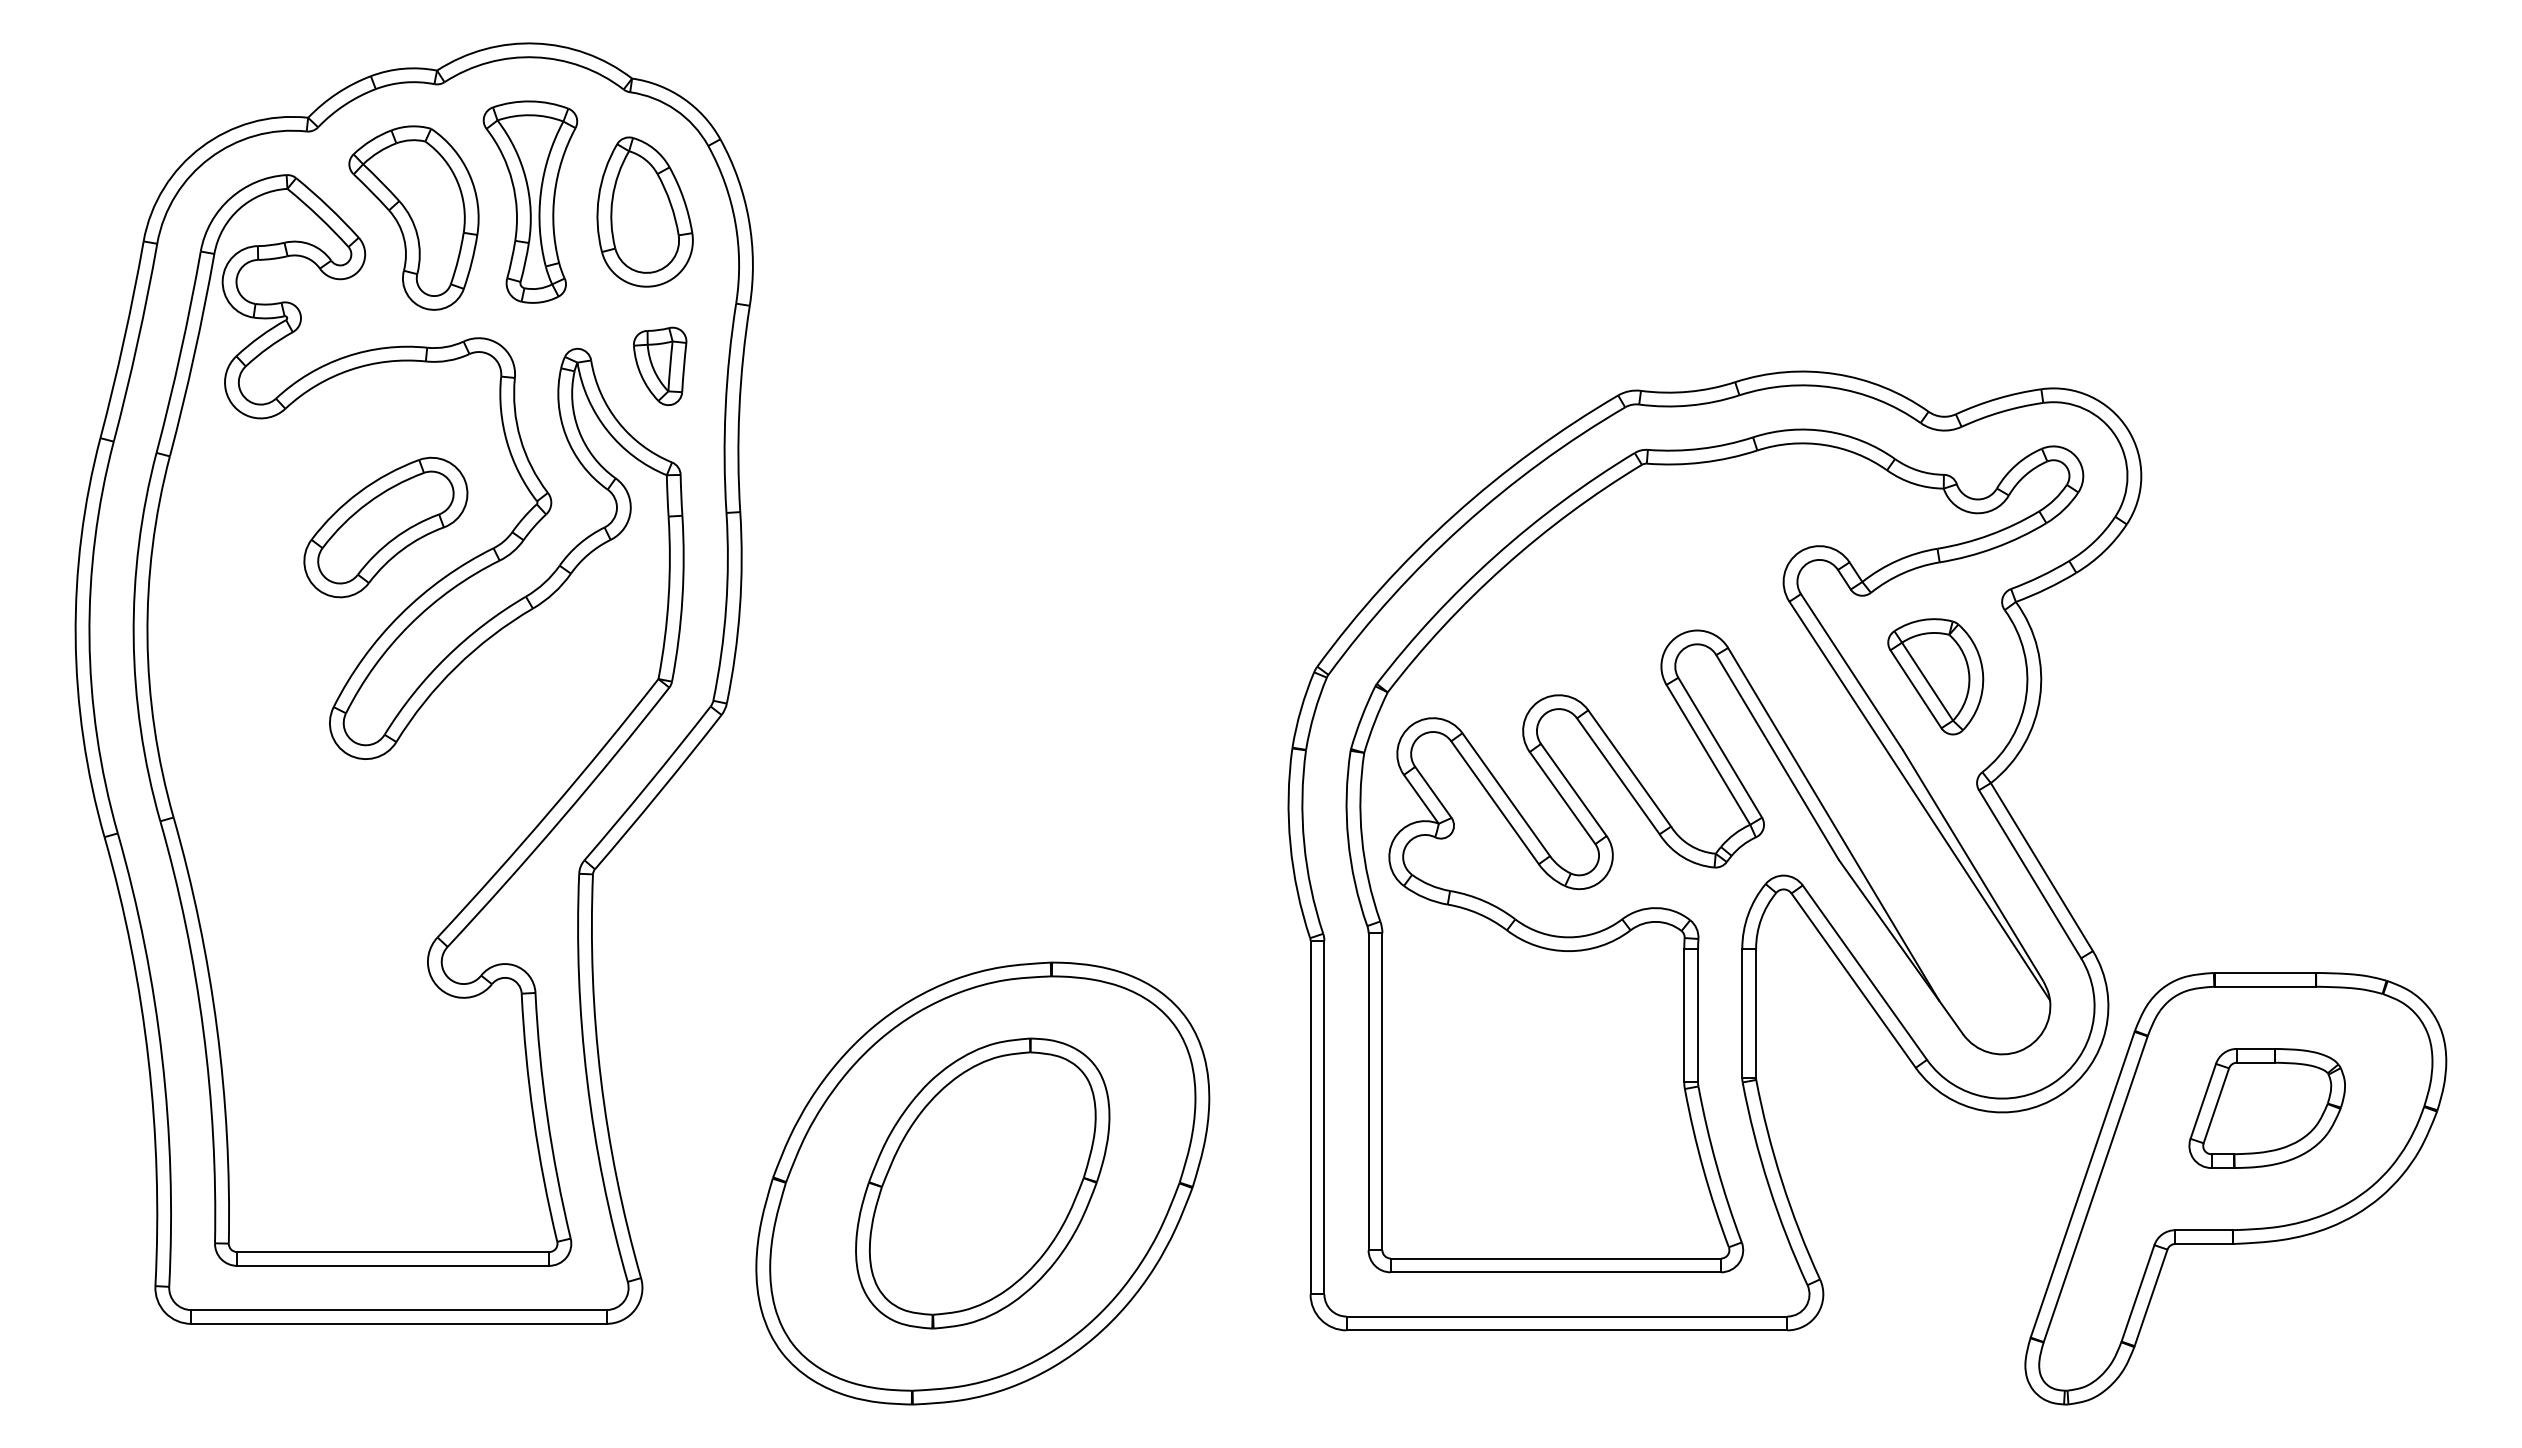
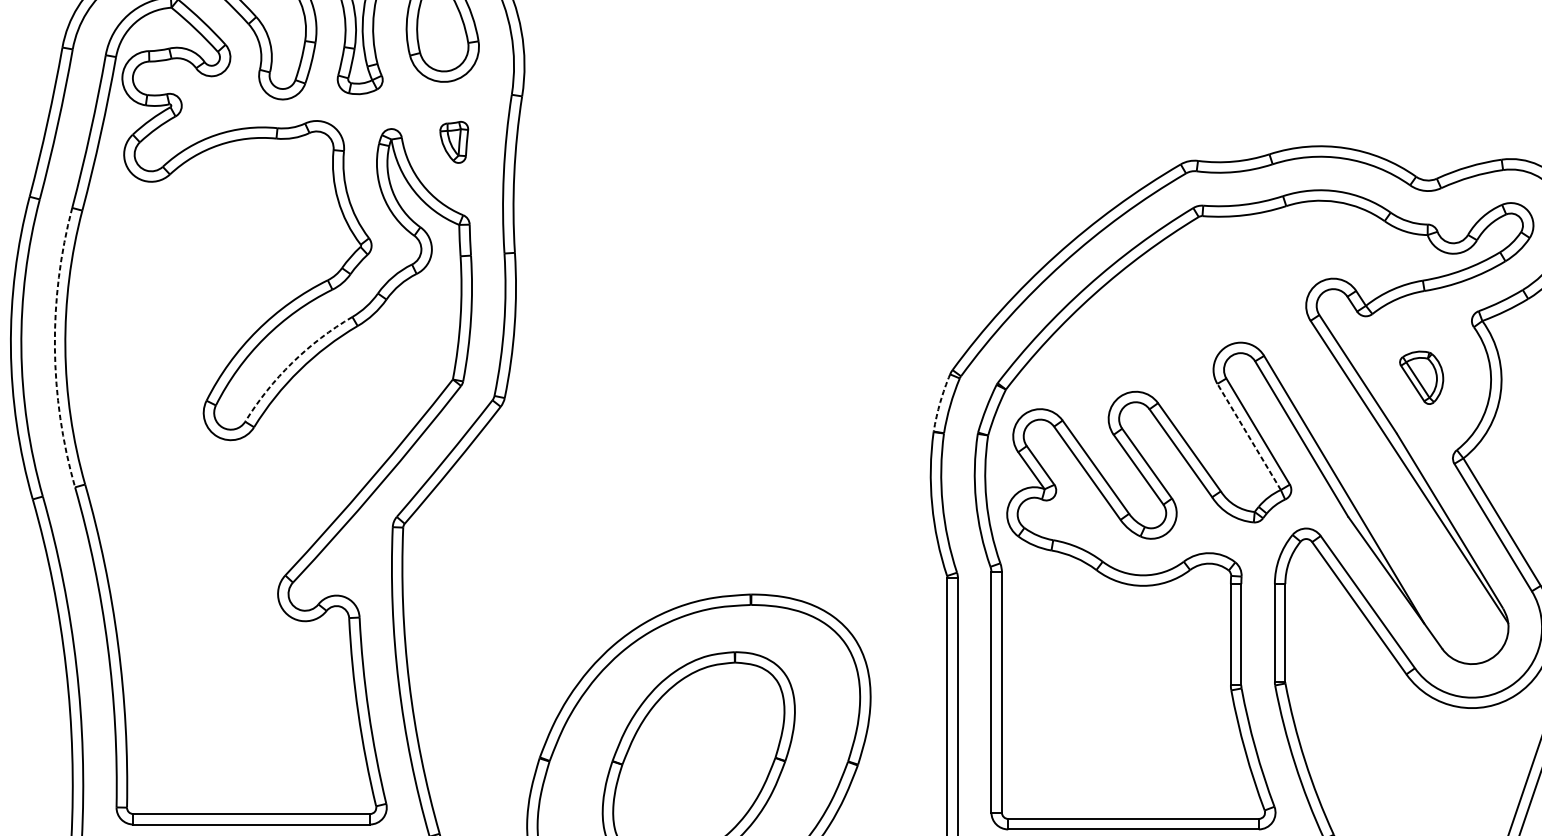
part: (660, 366) -> (454, 142), size x0.7
part: (385, 527) -> (245, 264), removed
arc: (133, 637) -> (54, 347), solid -> dashed
arc: (446, 657) -> (292, 363), solid -> dashed
part: (1935, 676) -> (1421, 377), size x0.6
arc: (1301, 709) -> (940, 402), solid -> dashed
line: (1708, 754) -> (1249, 436), solid -> dashed

